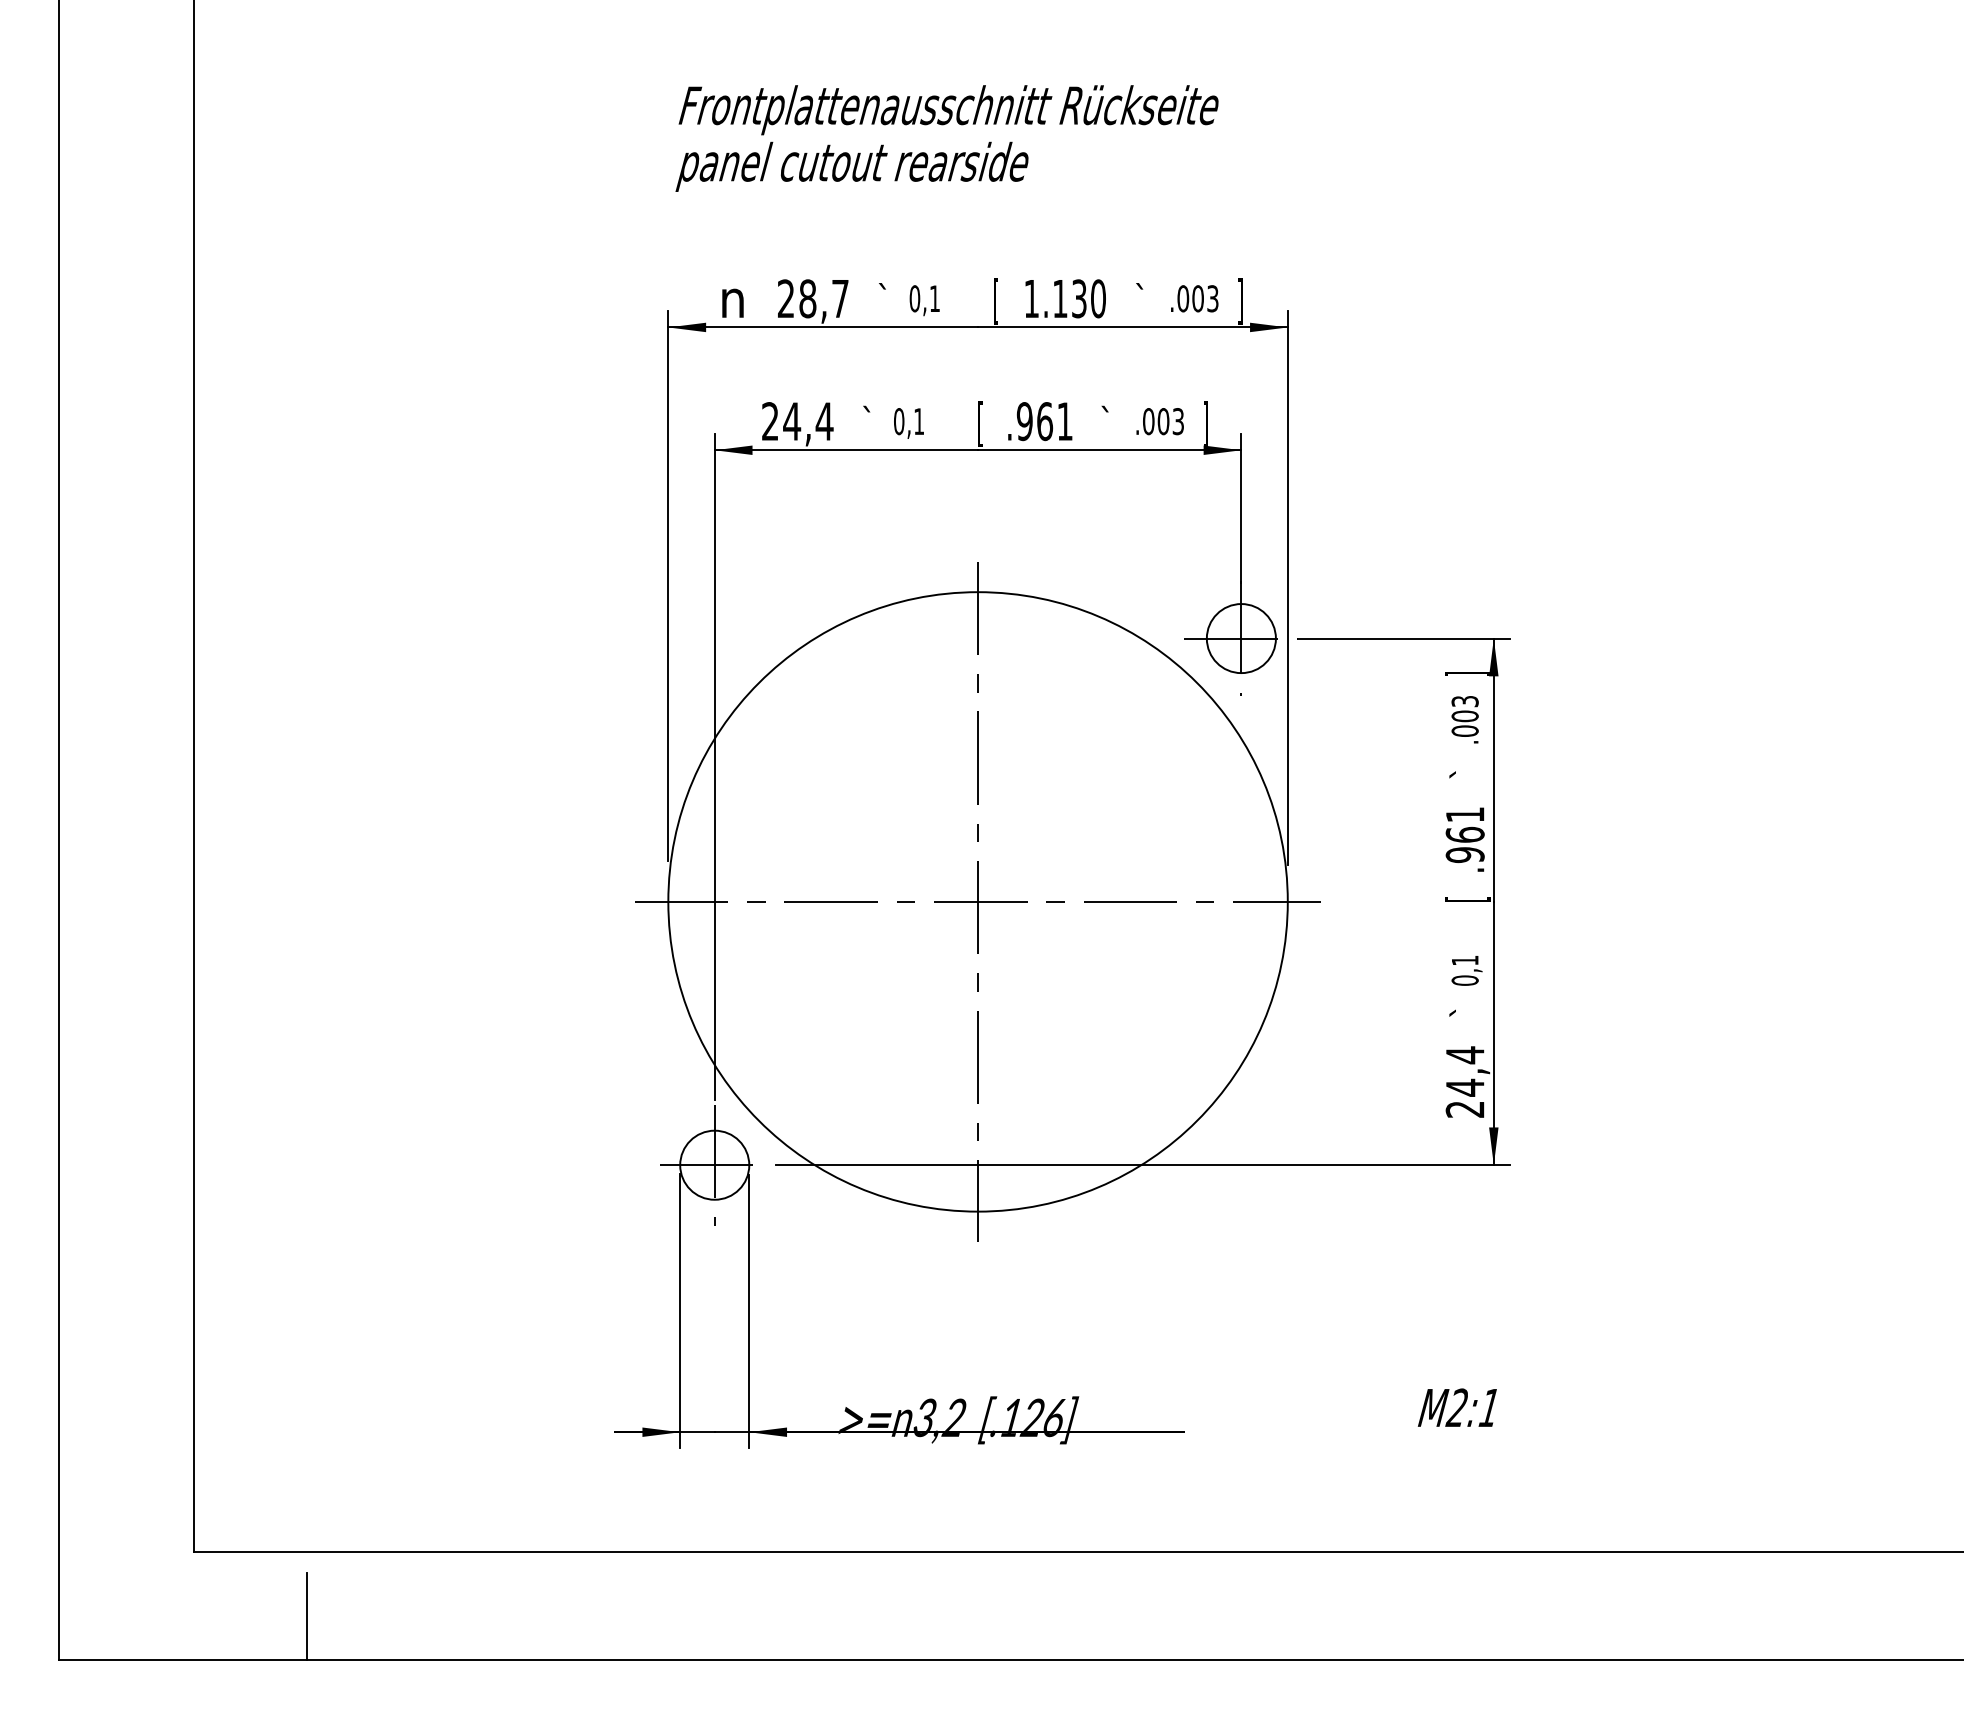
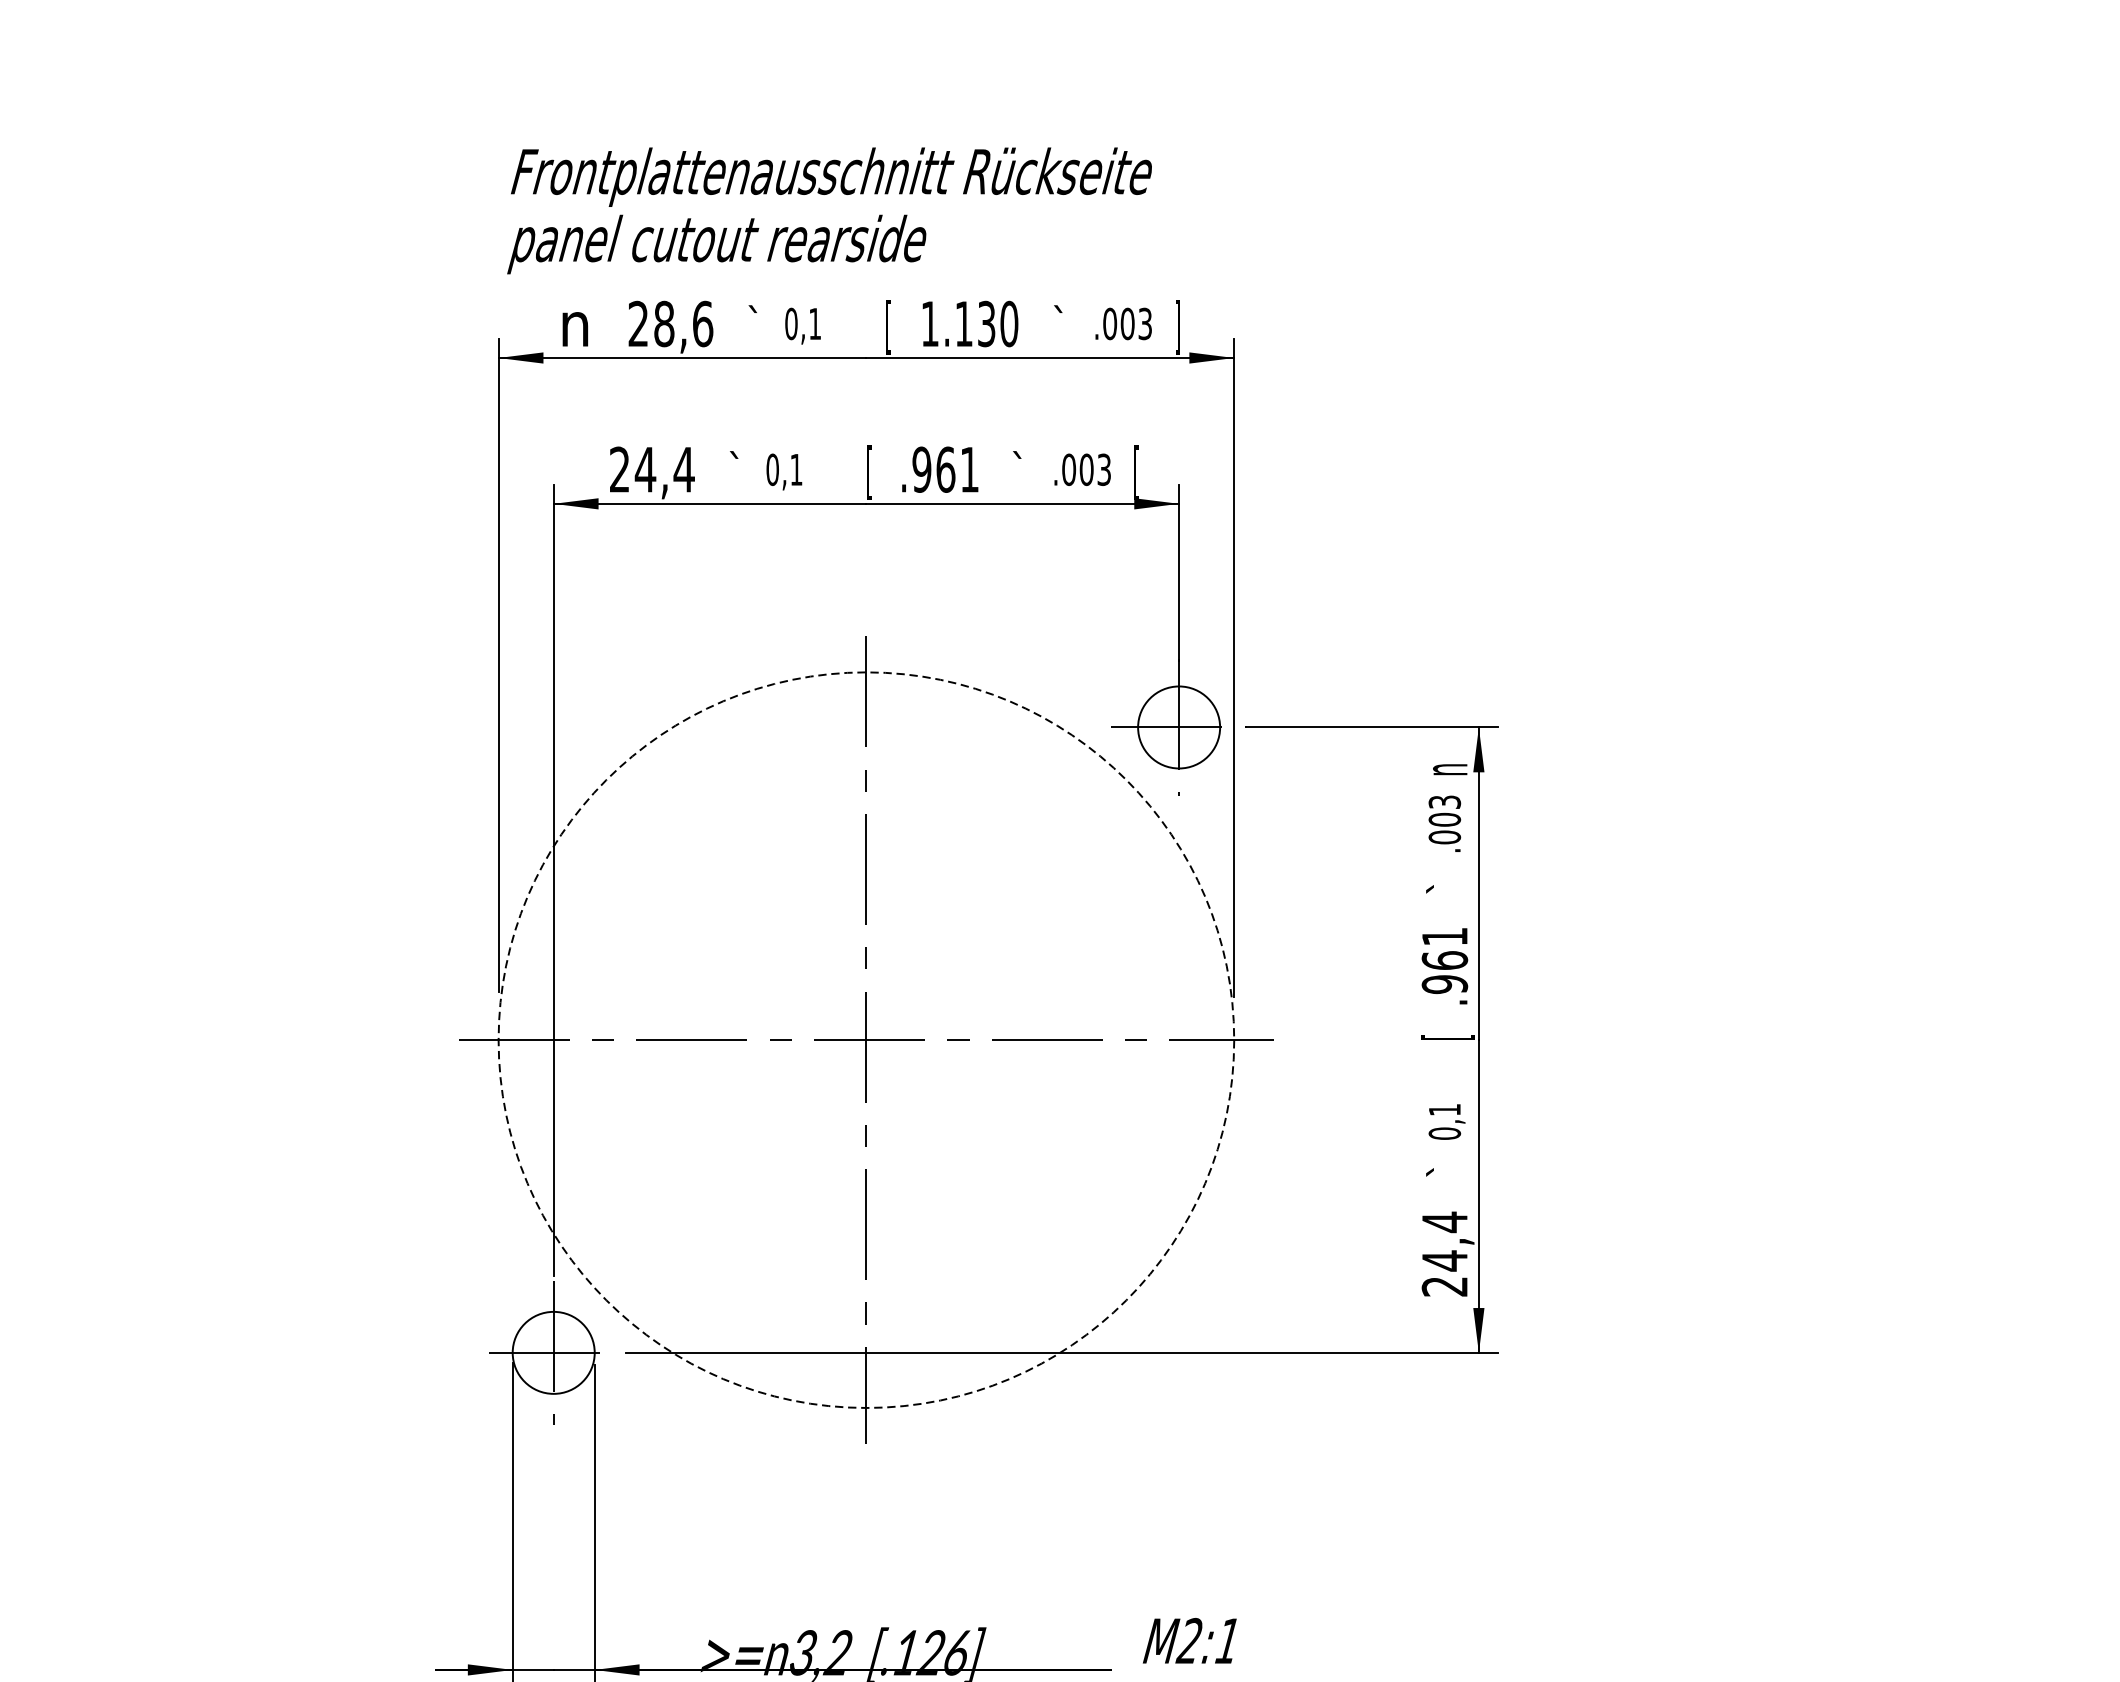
text: (946, 138) -> (828, 210), moved
text: (840, 298) -> (703, 323), 28,7 -> 28,6
text: (1205, 424) -> (1136, 473), ] -> [
text: (1467, 673) -> (1447, 768), ] -> n
circle: (977, 901) -> (865, 1039), solid -> dashed
text: (1456, 1407) -> (1188, 1640), moved

